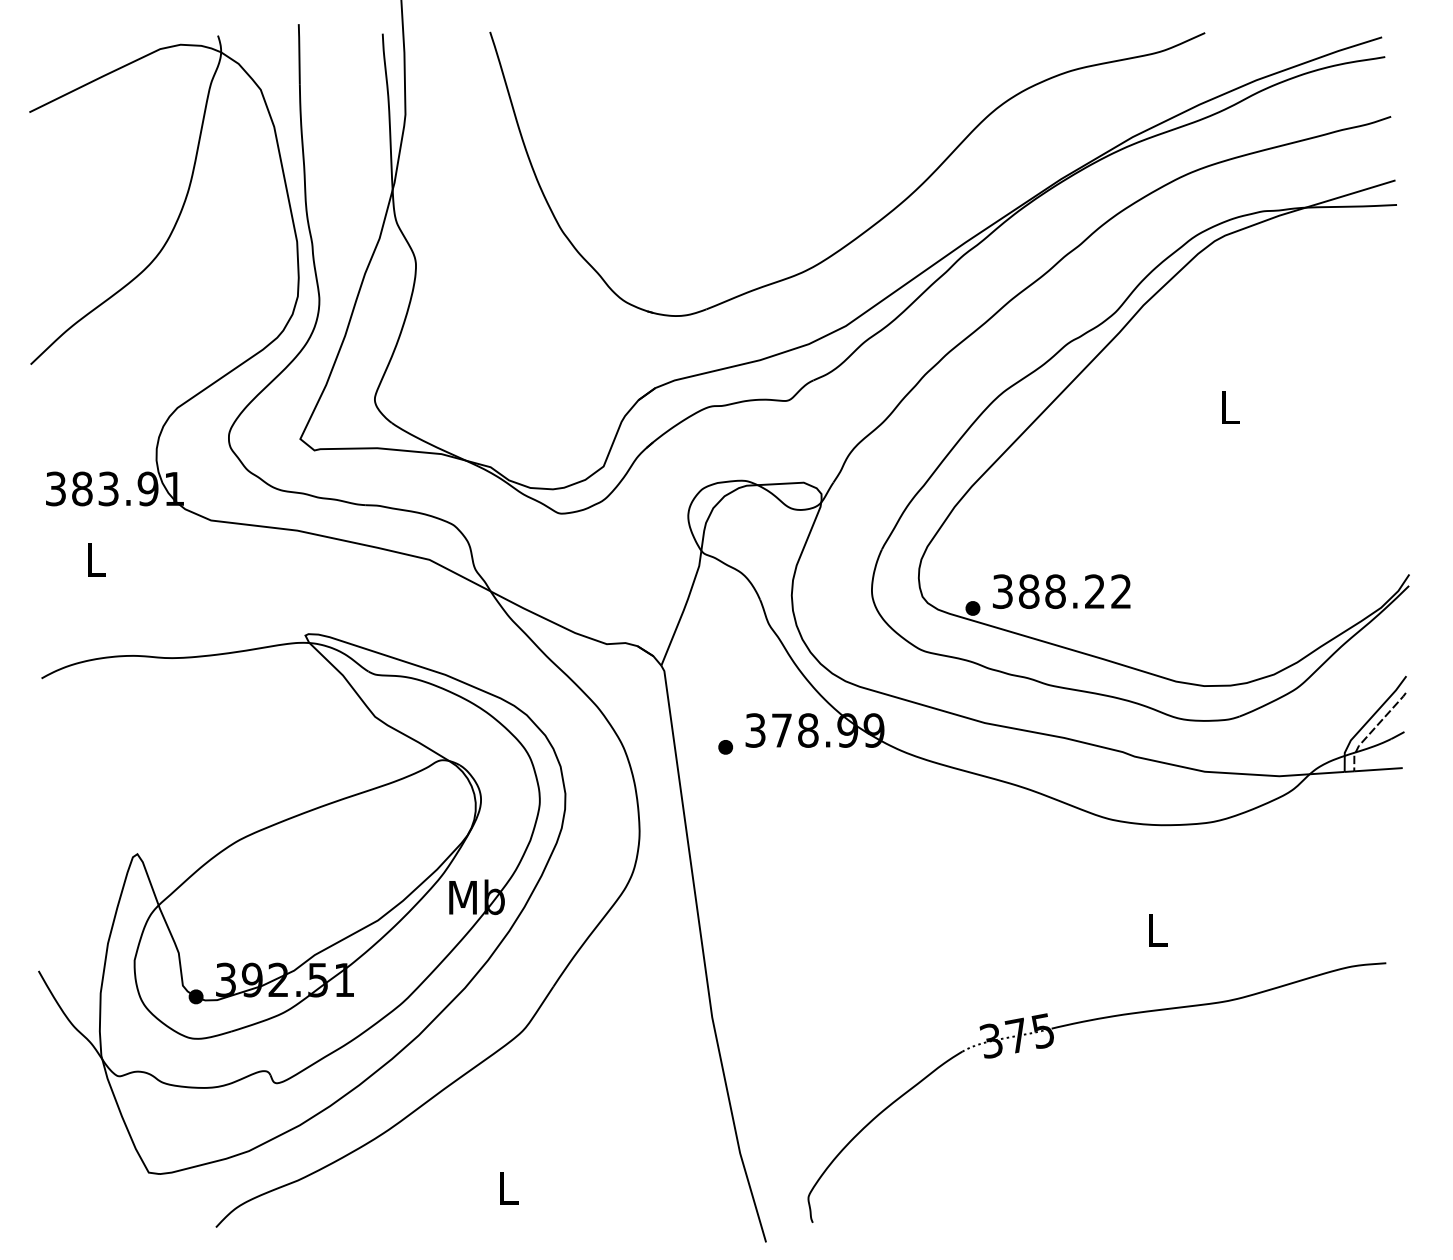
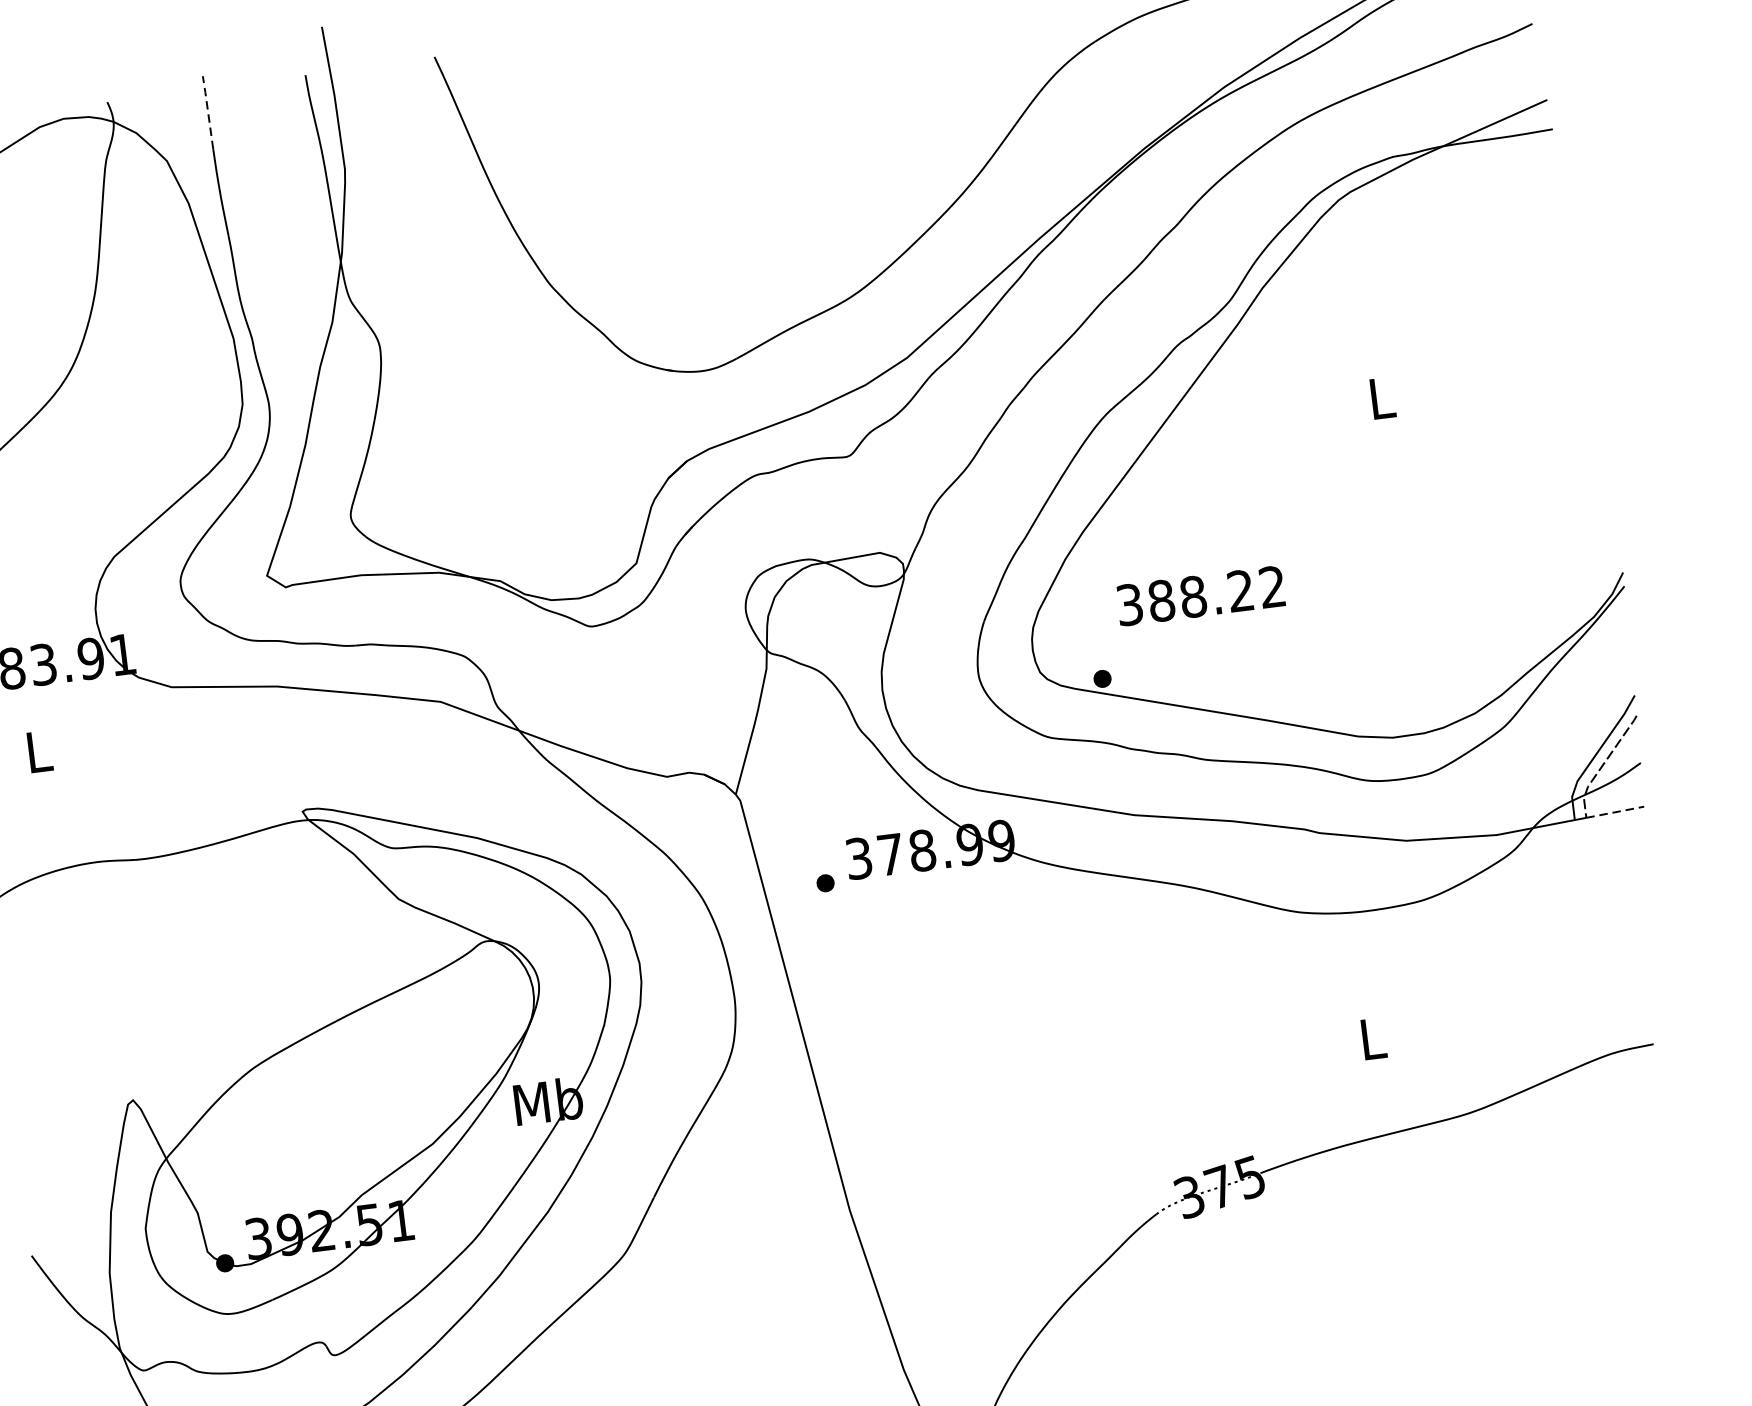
line: (299, 53) -> (208, 111), solid -> dashed
text: (1061, 591) -> (1200, 595), moved
line: (1378, 769) -> (1615, 812), solid -> dashed

